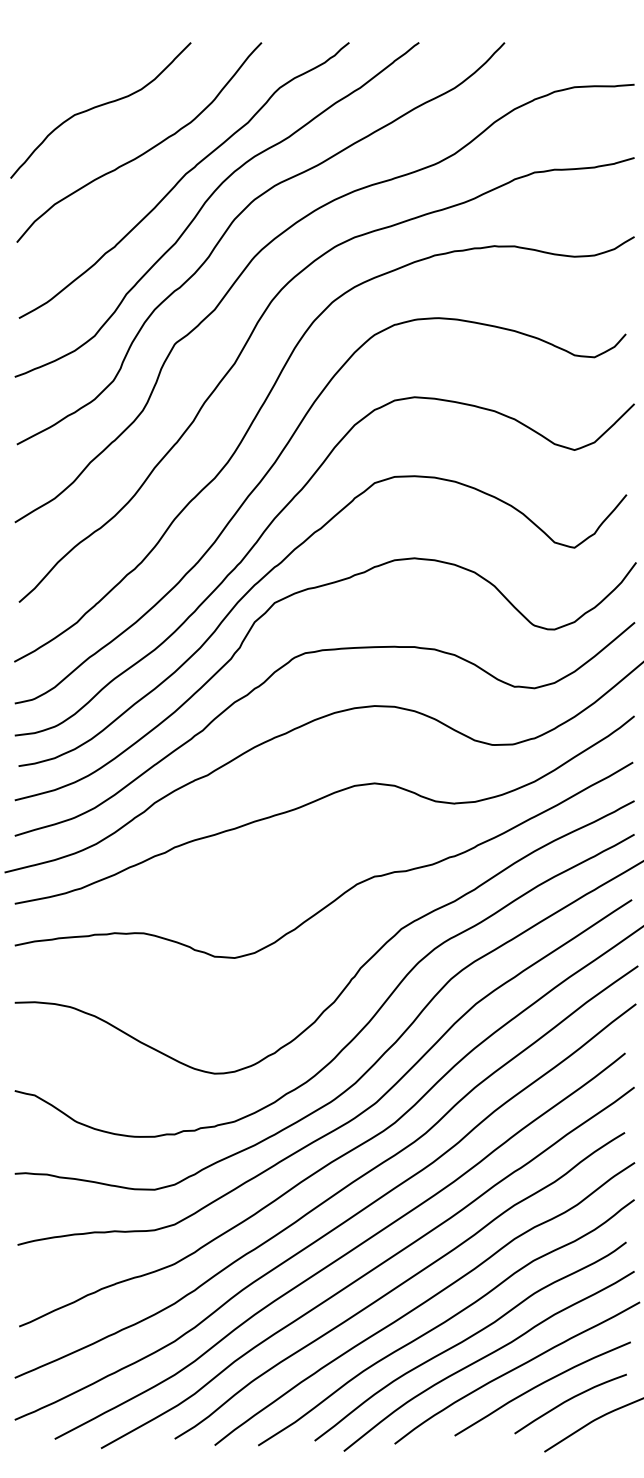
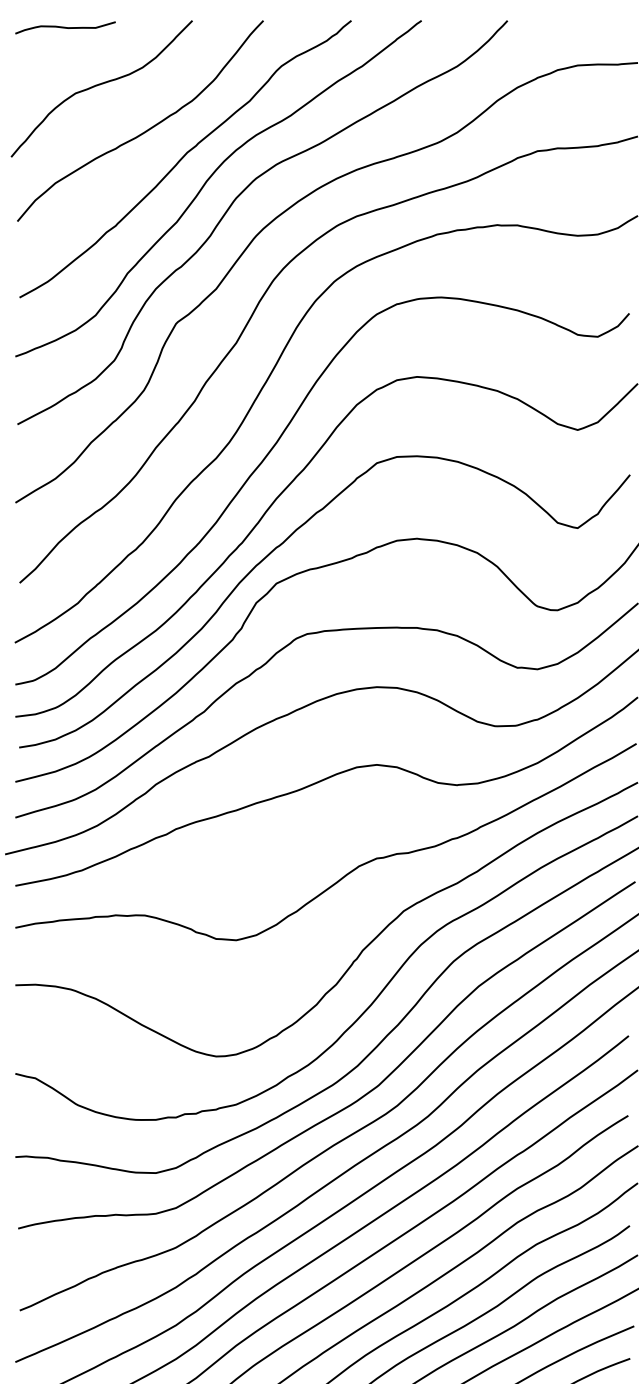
curve: (64, 49) -> (65, 27), added

